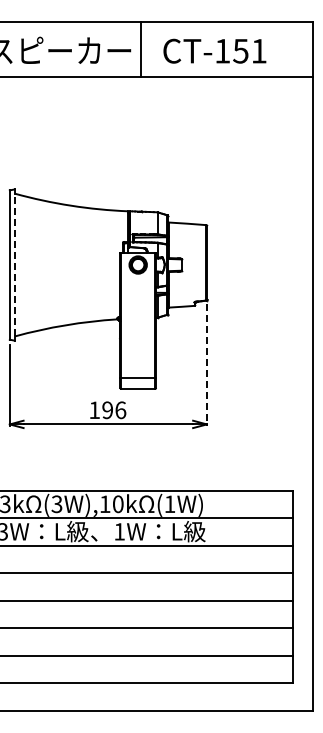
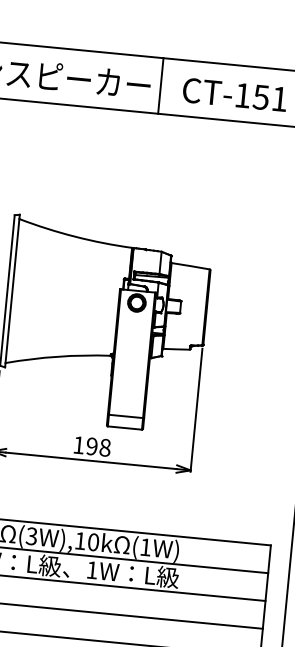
line: (14, 264) -> (12, 290), dashed -> solid
line: (206, 365) -> (196, 410), dashed -> solid
text: (120, 409) -> (105, 446), 196 -> 198

